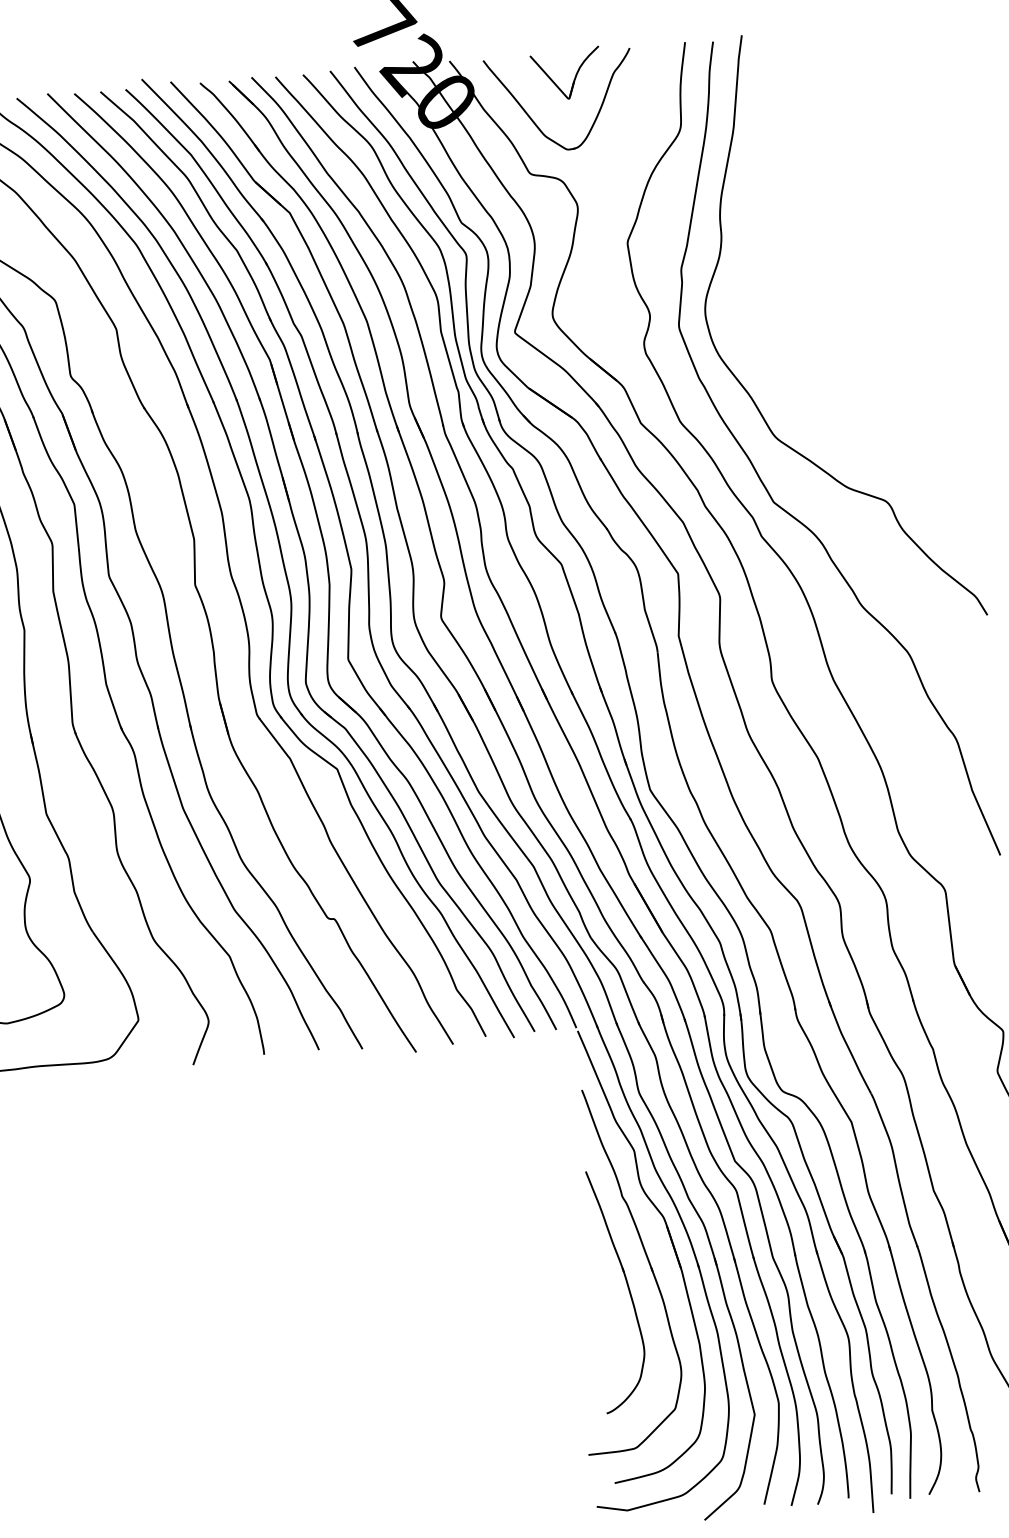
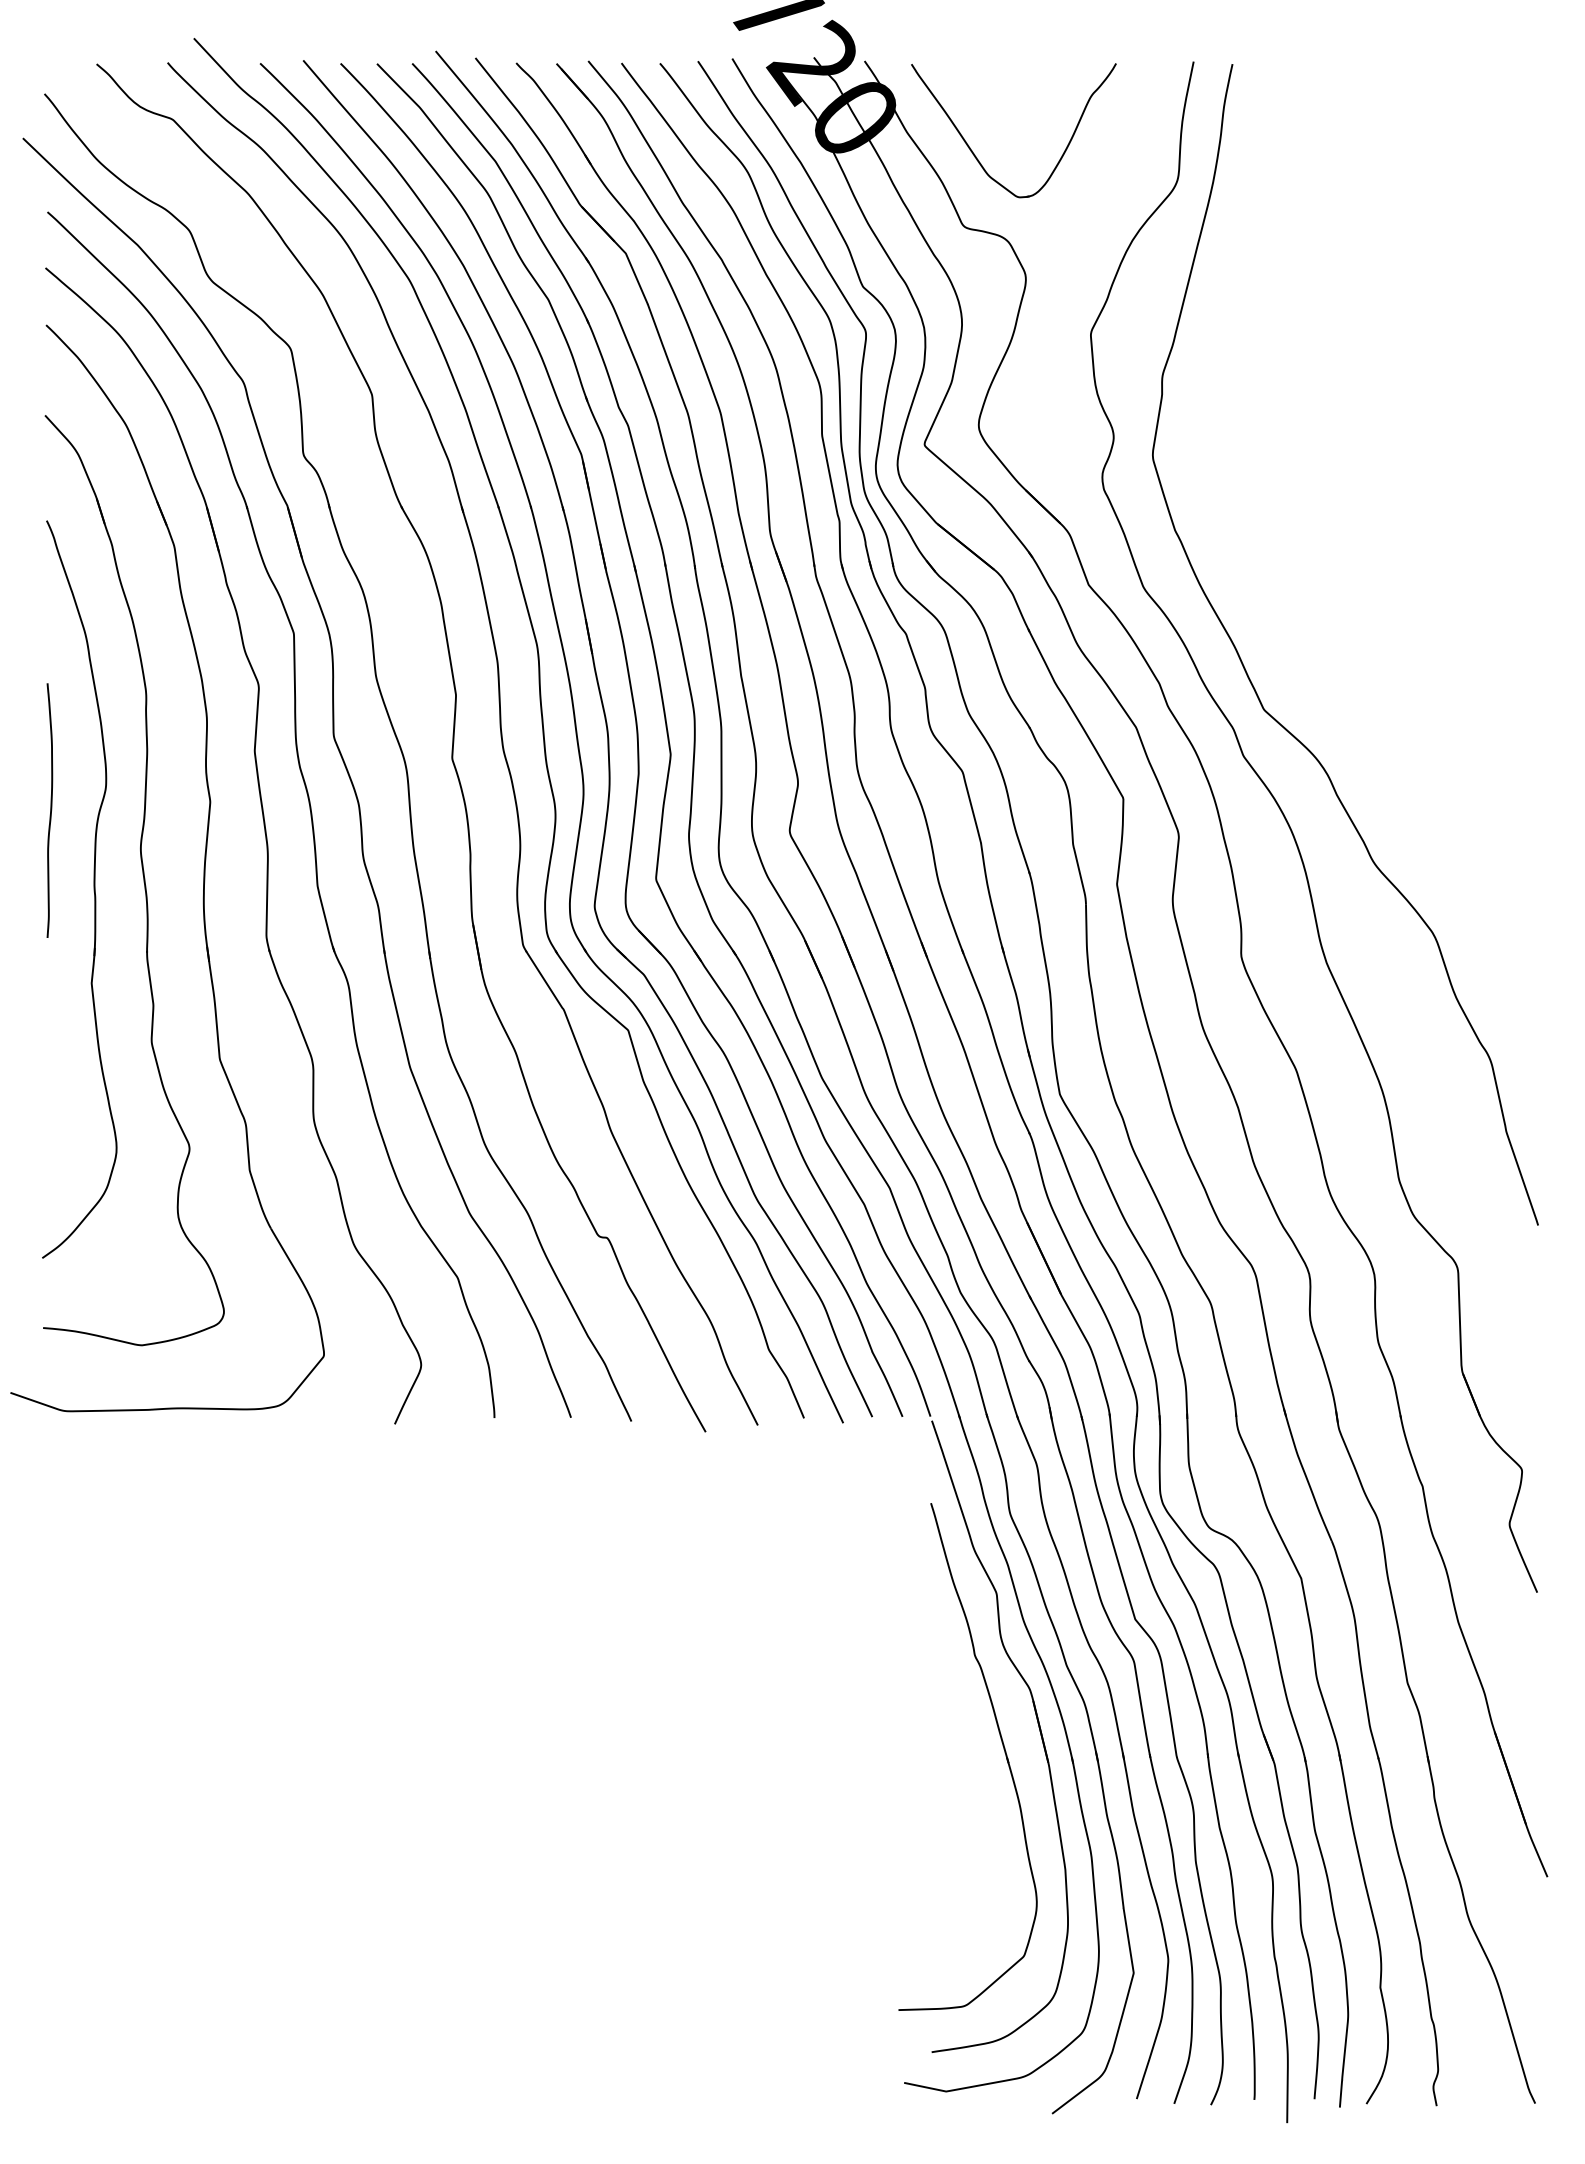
part: (575, 75) -> (1037, 95), removed
curve: (750, 394) -> (1243, 557), removed
part: (628, 1289) -> (972, 1784), removed

